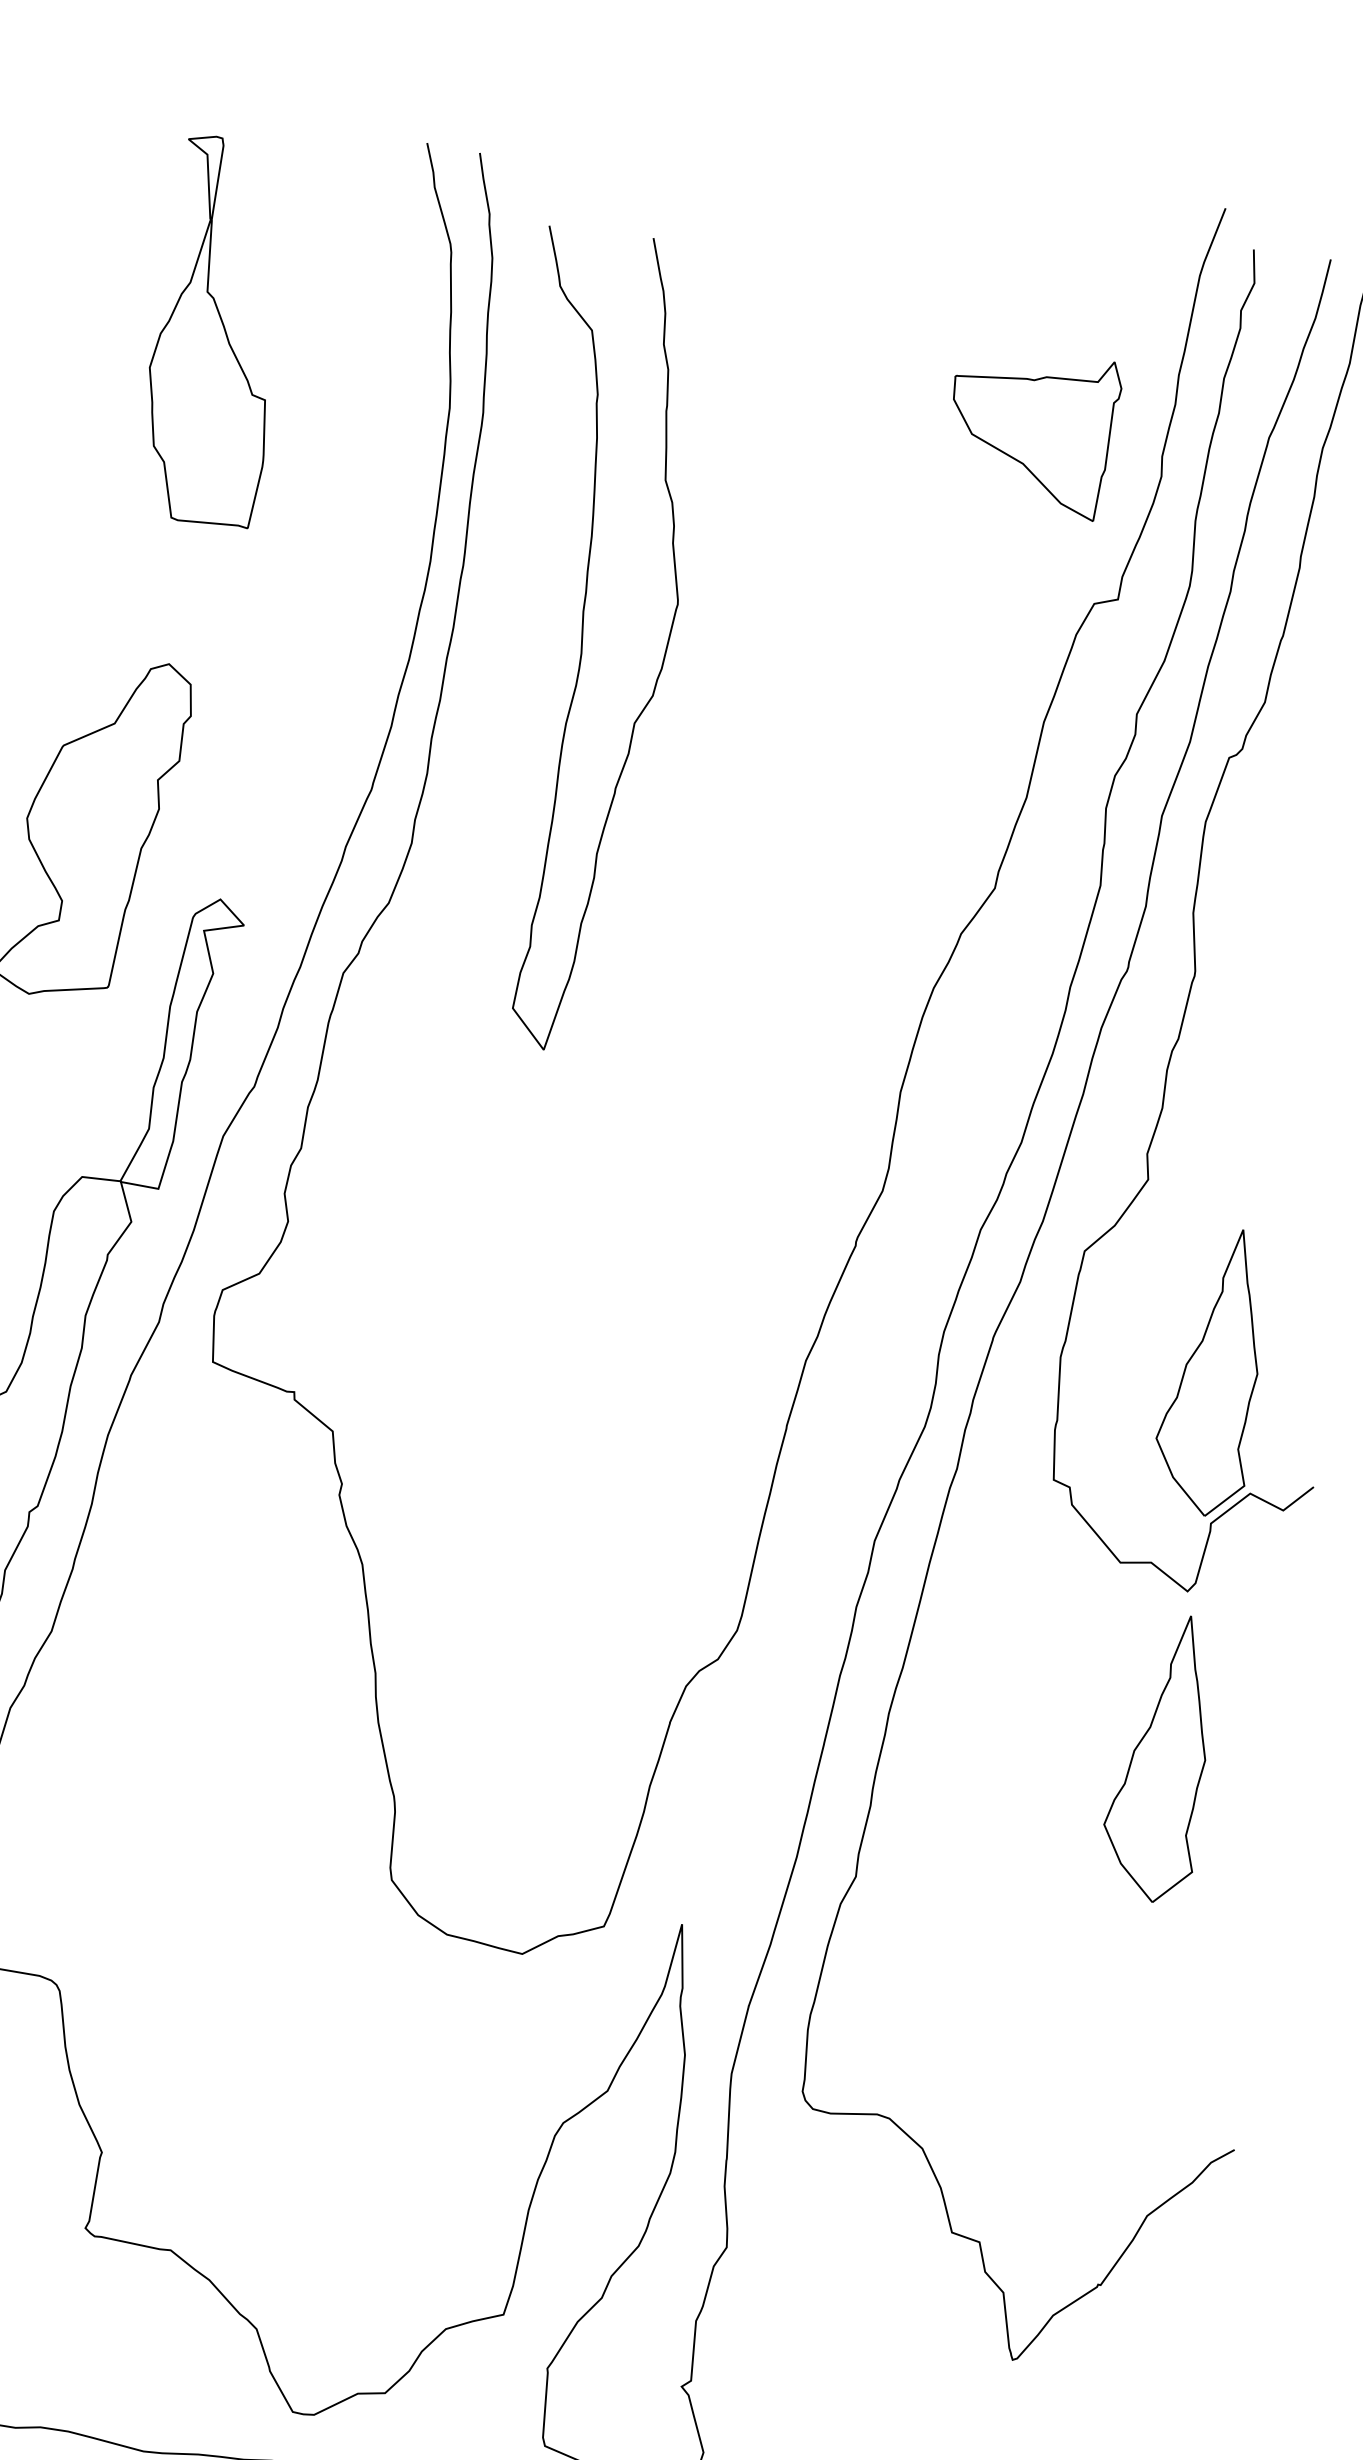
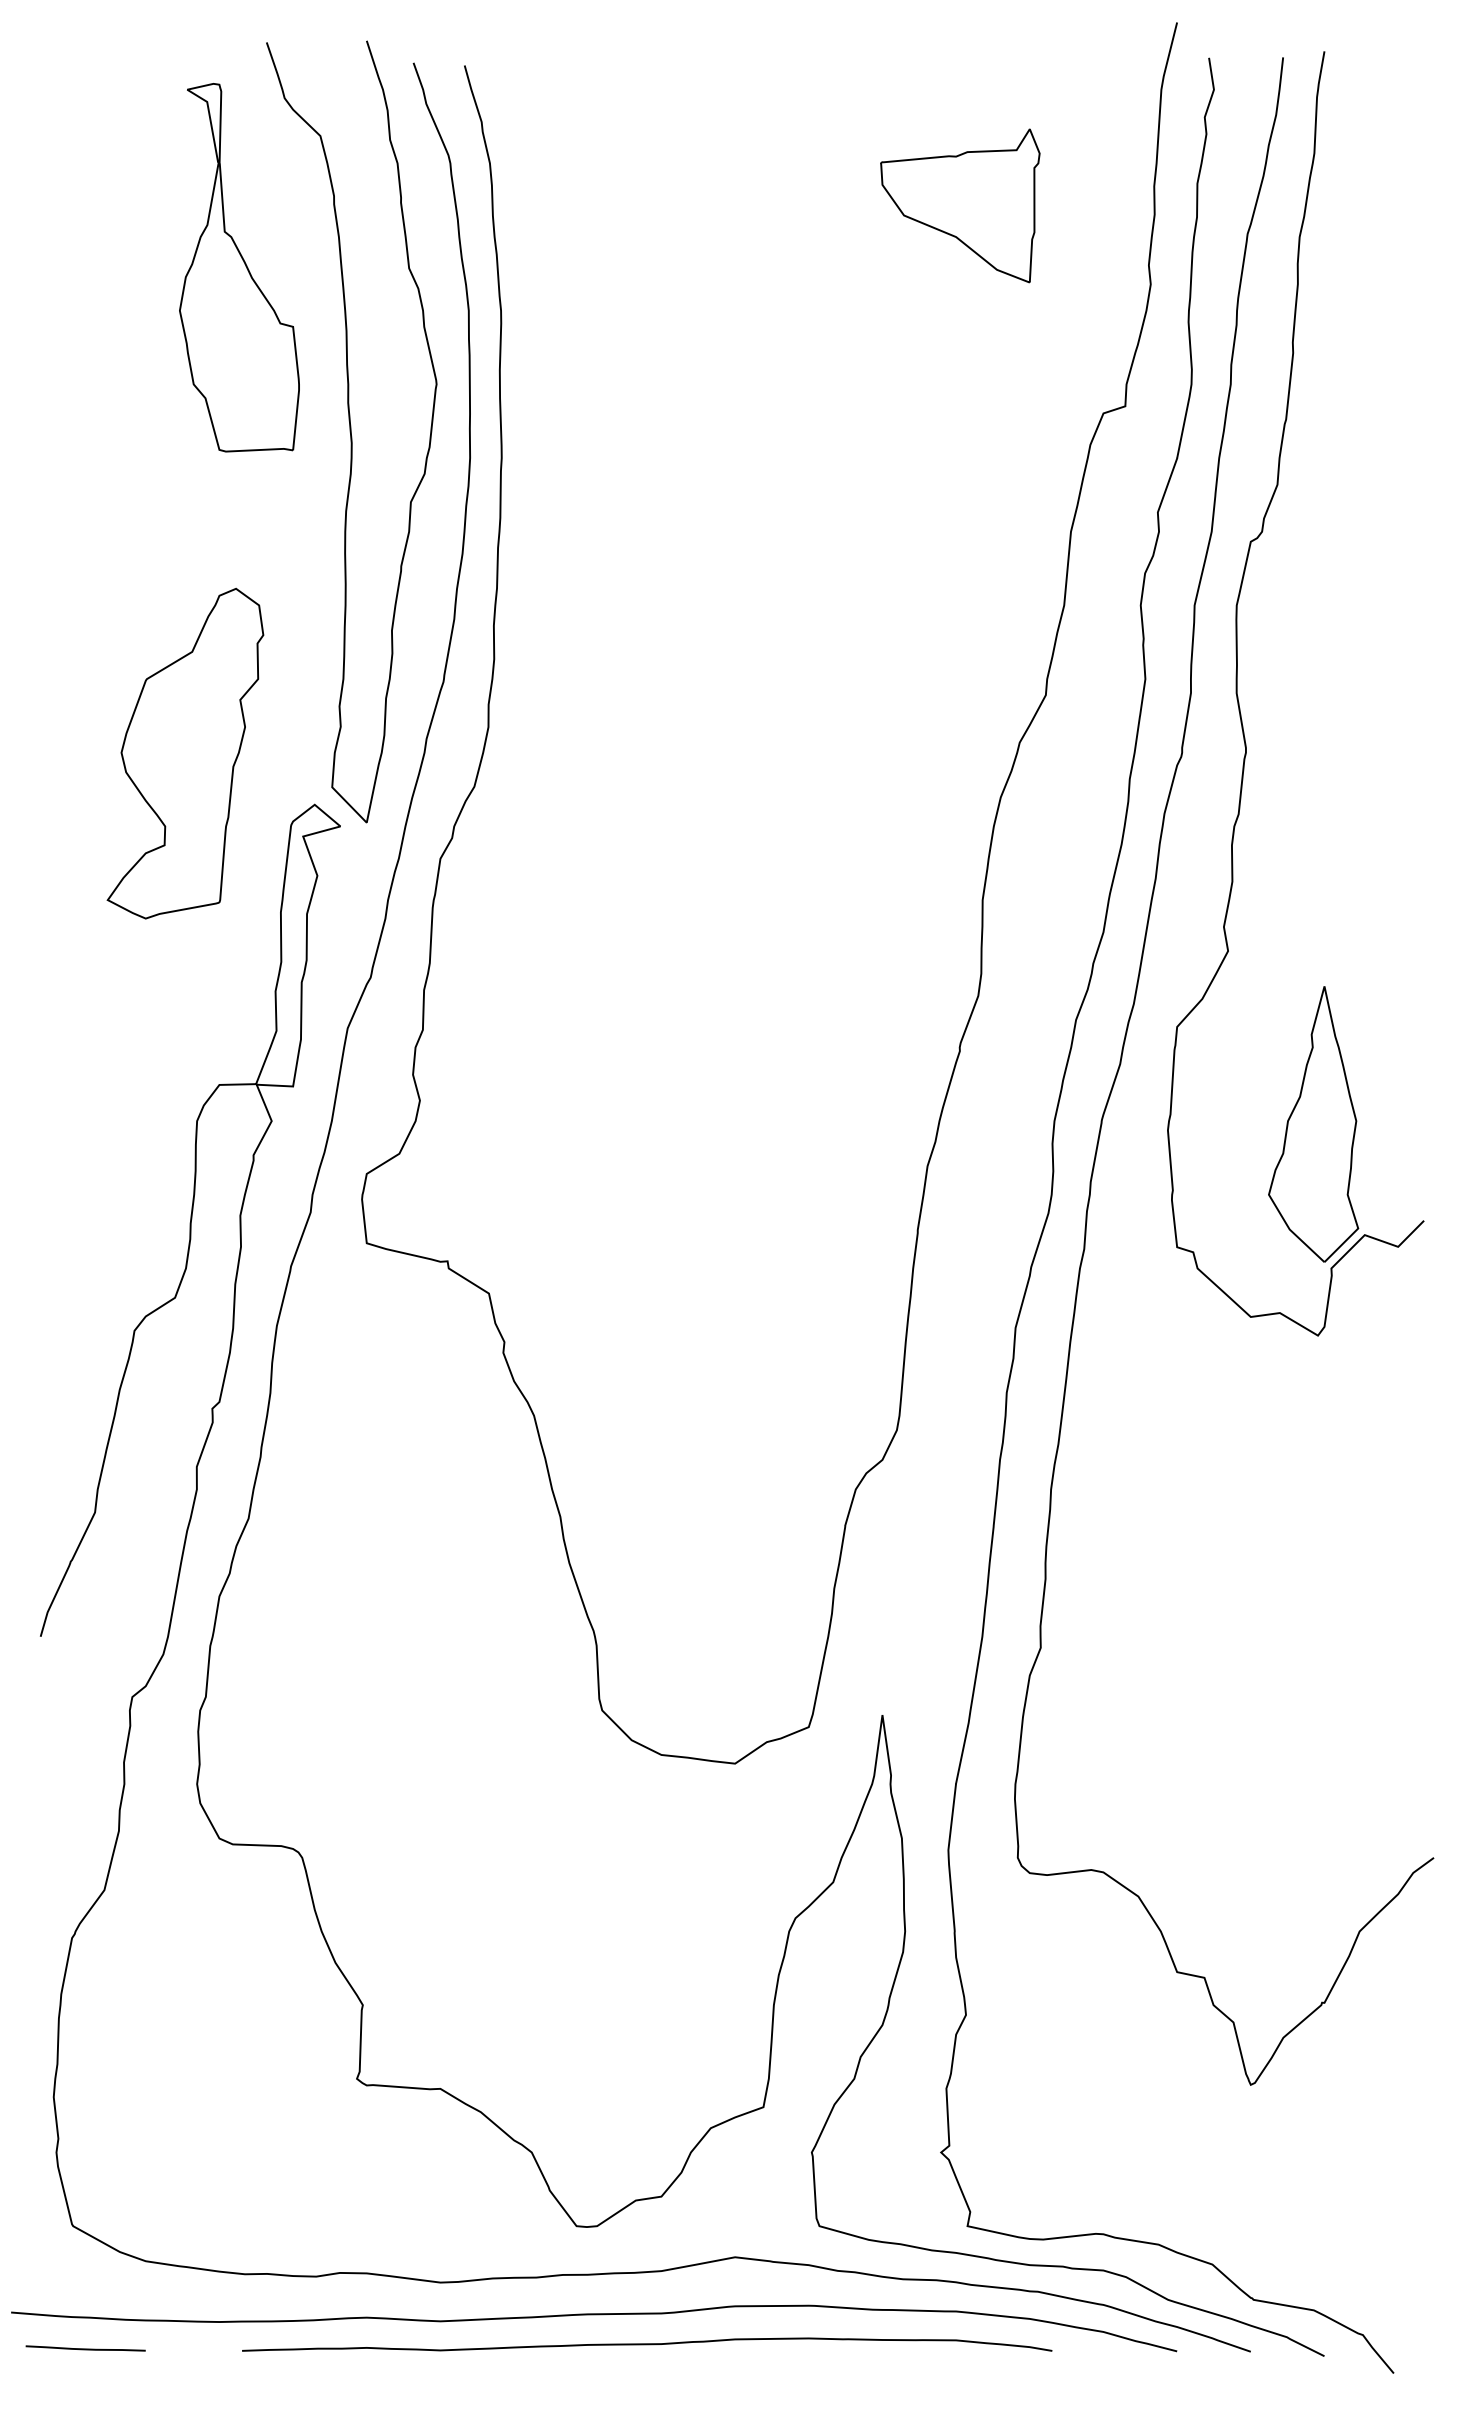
part: (1031, 431) -> (960, 205), moved
curve: (582, 641) -> (351, 431), moved
part: (1160, 1757) -> (1313, 1496), removed

